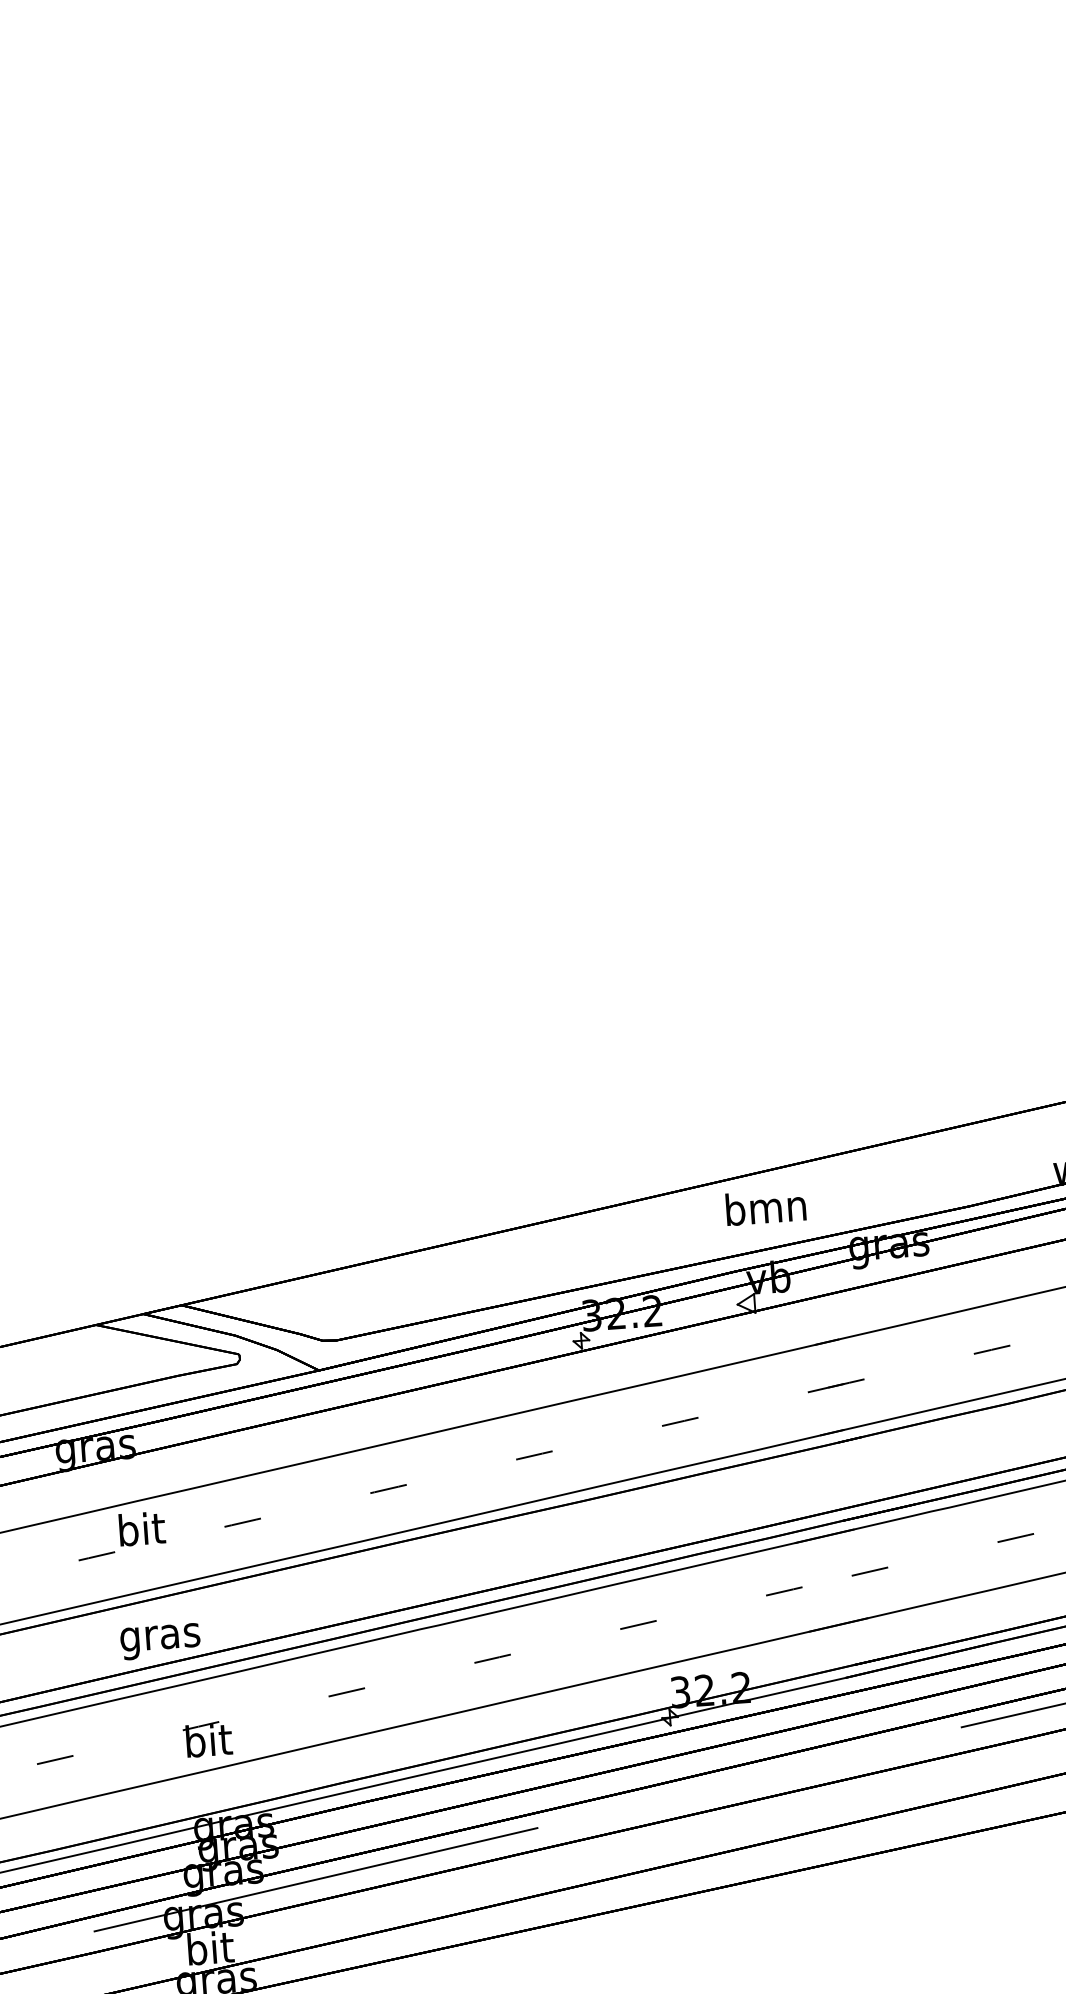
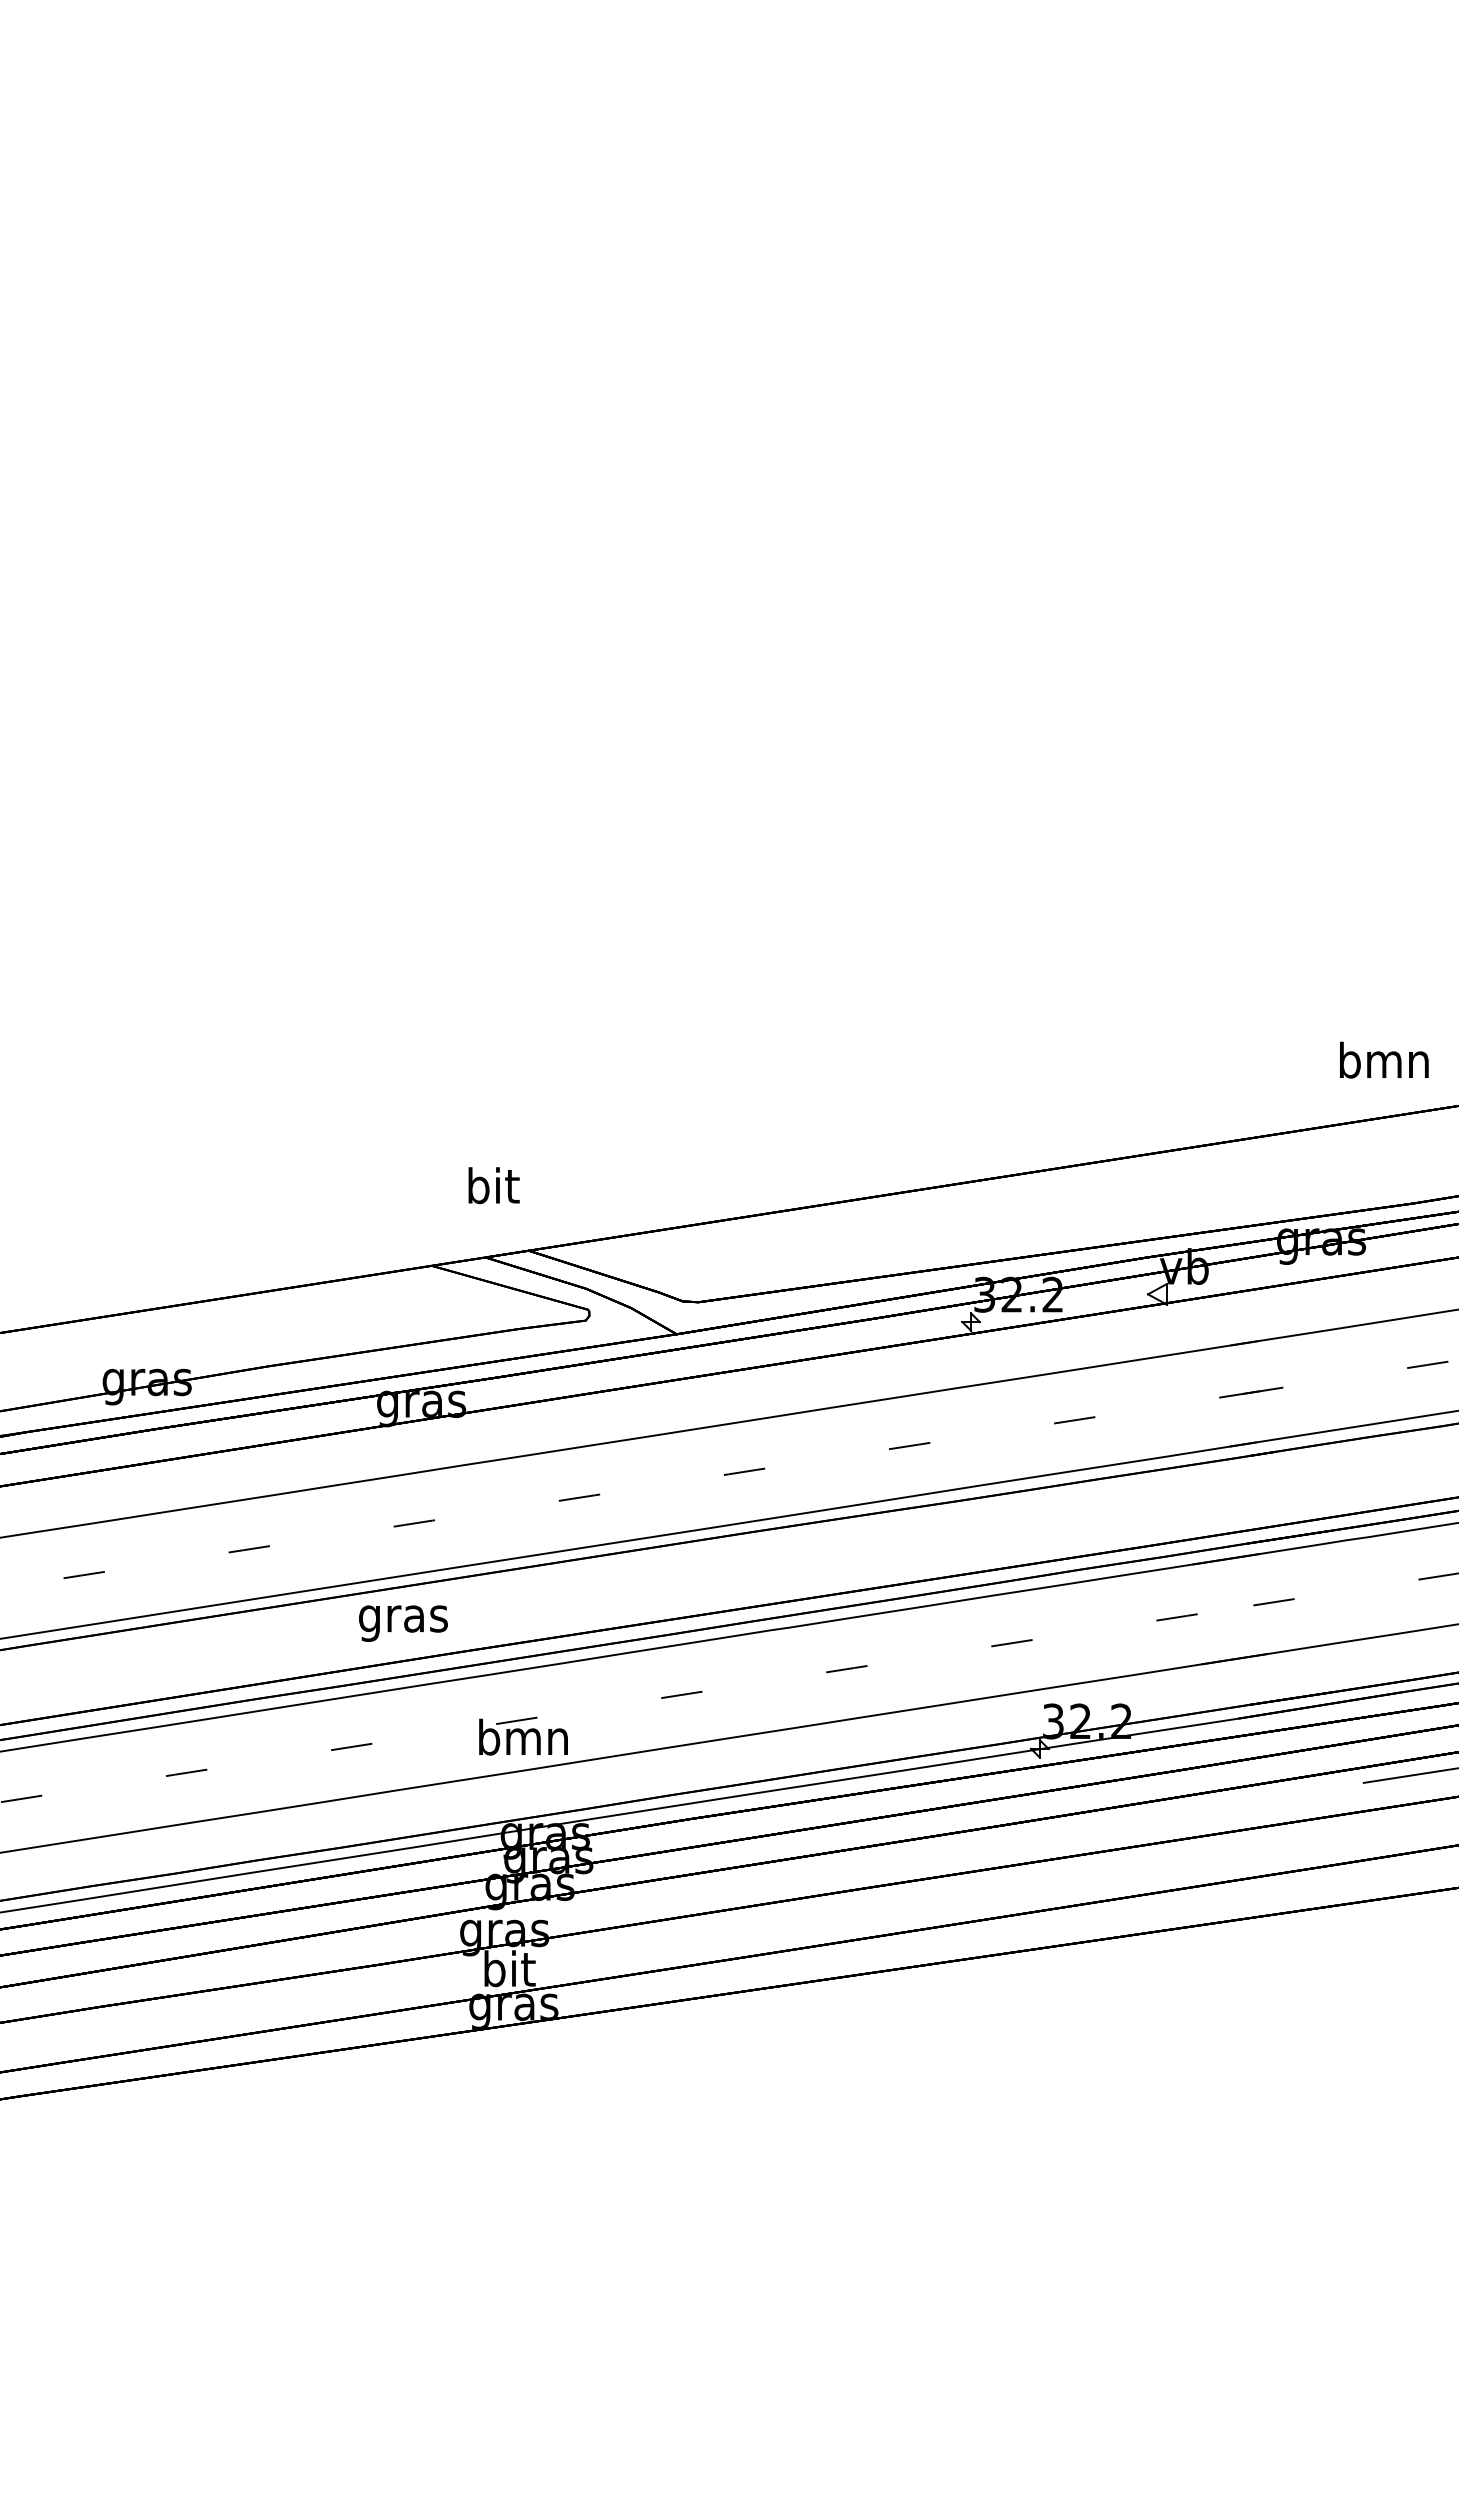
text: (766, 1206) -> (1384, 1059), moved
text: (141, 1528) -> (493, 1185), moved
text: (160, 1641) -> (403, 1623), moved
text: (208, 1739) -> (523, 1736), bit -> bmn
line: (315, 1879) -> (632, 1900), removed

